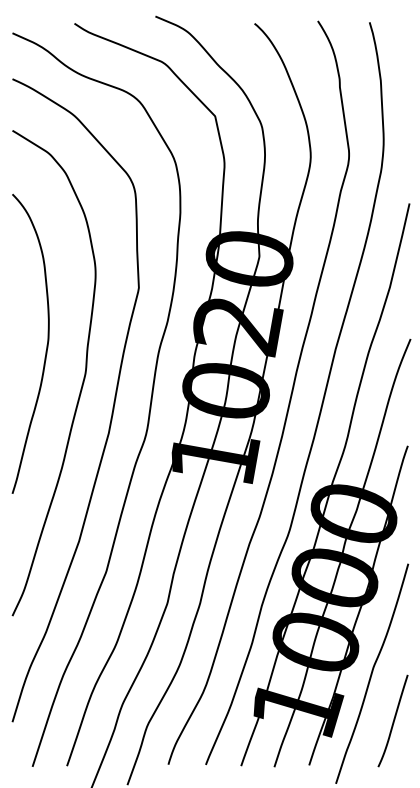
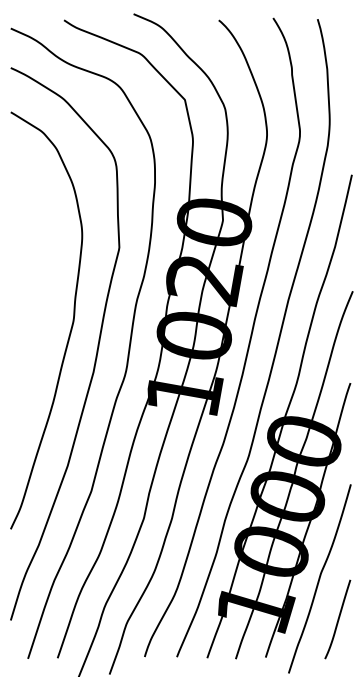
curve: (46, 344) -> (40, 295), removed

